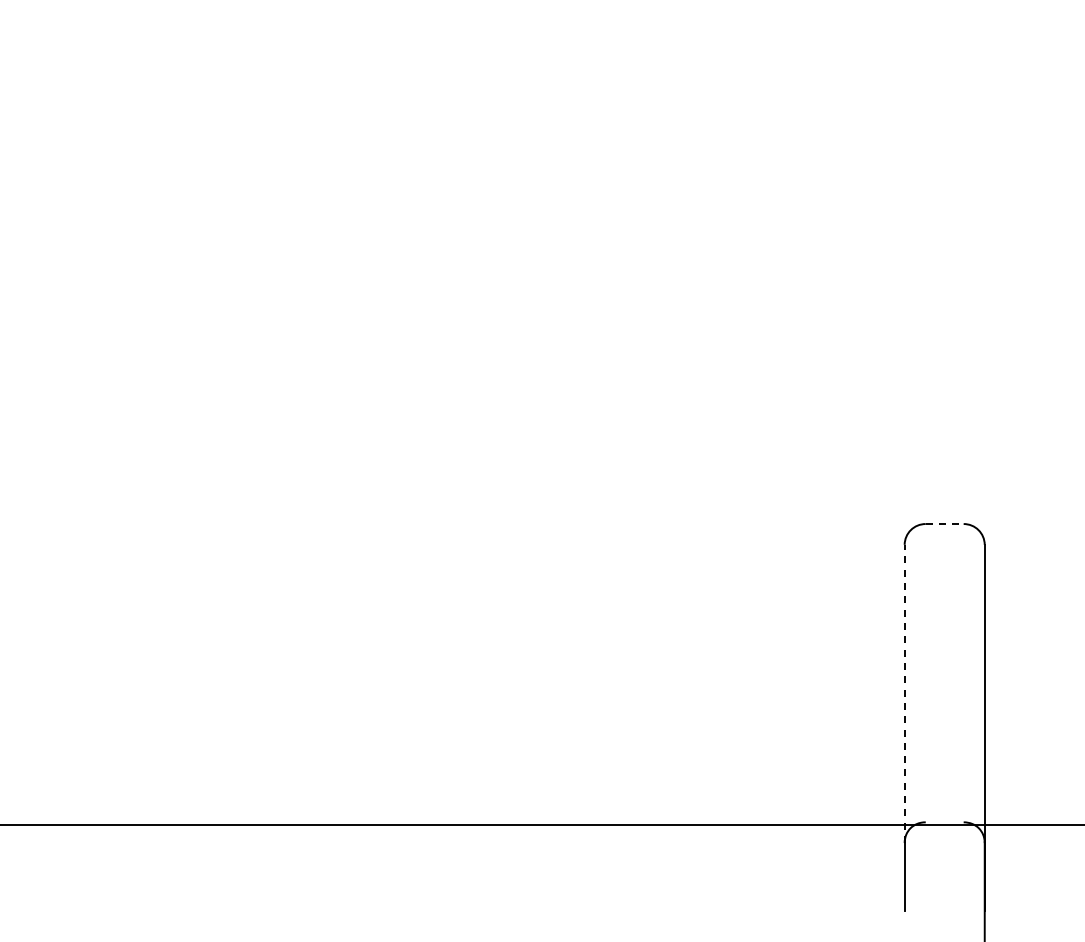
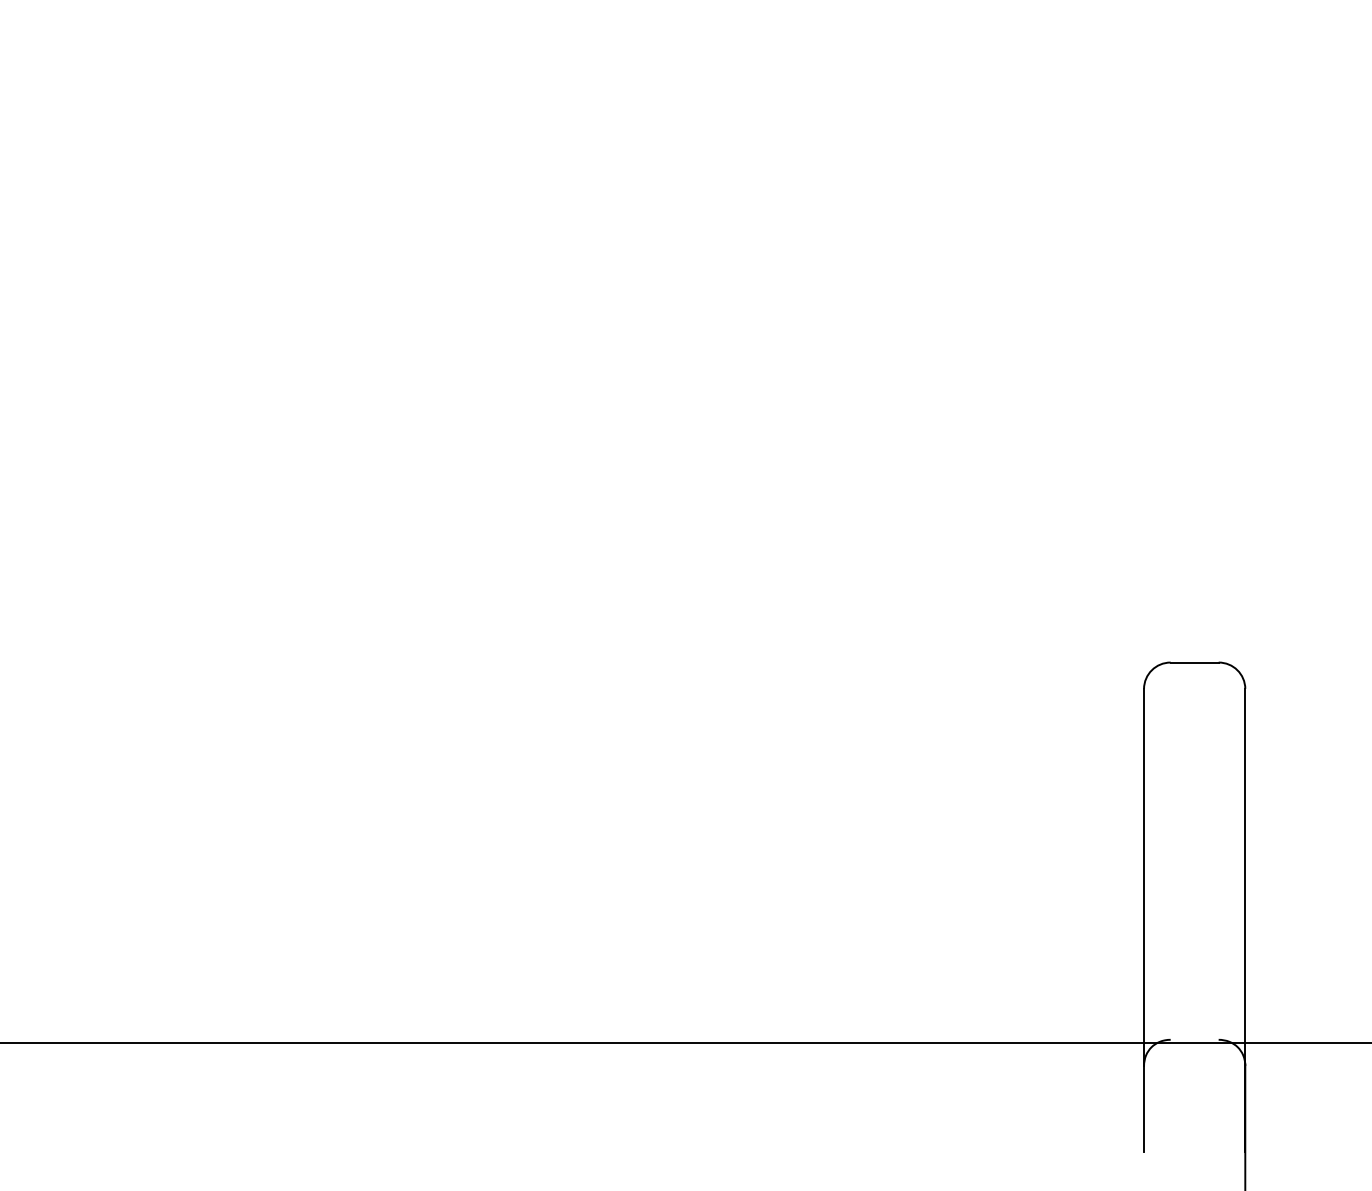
line: (944, 524) -> (1194, 663), dashed -> solid
line: (904, 693) -> (1143, 876), dashed -> solid

